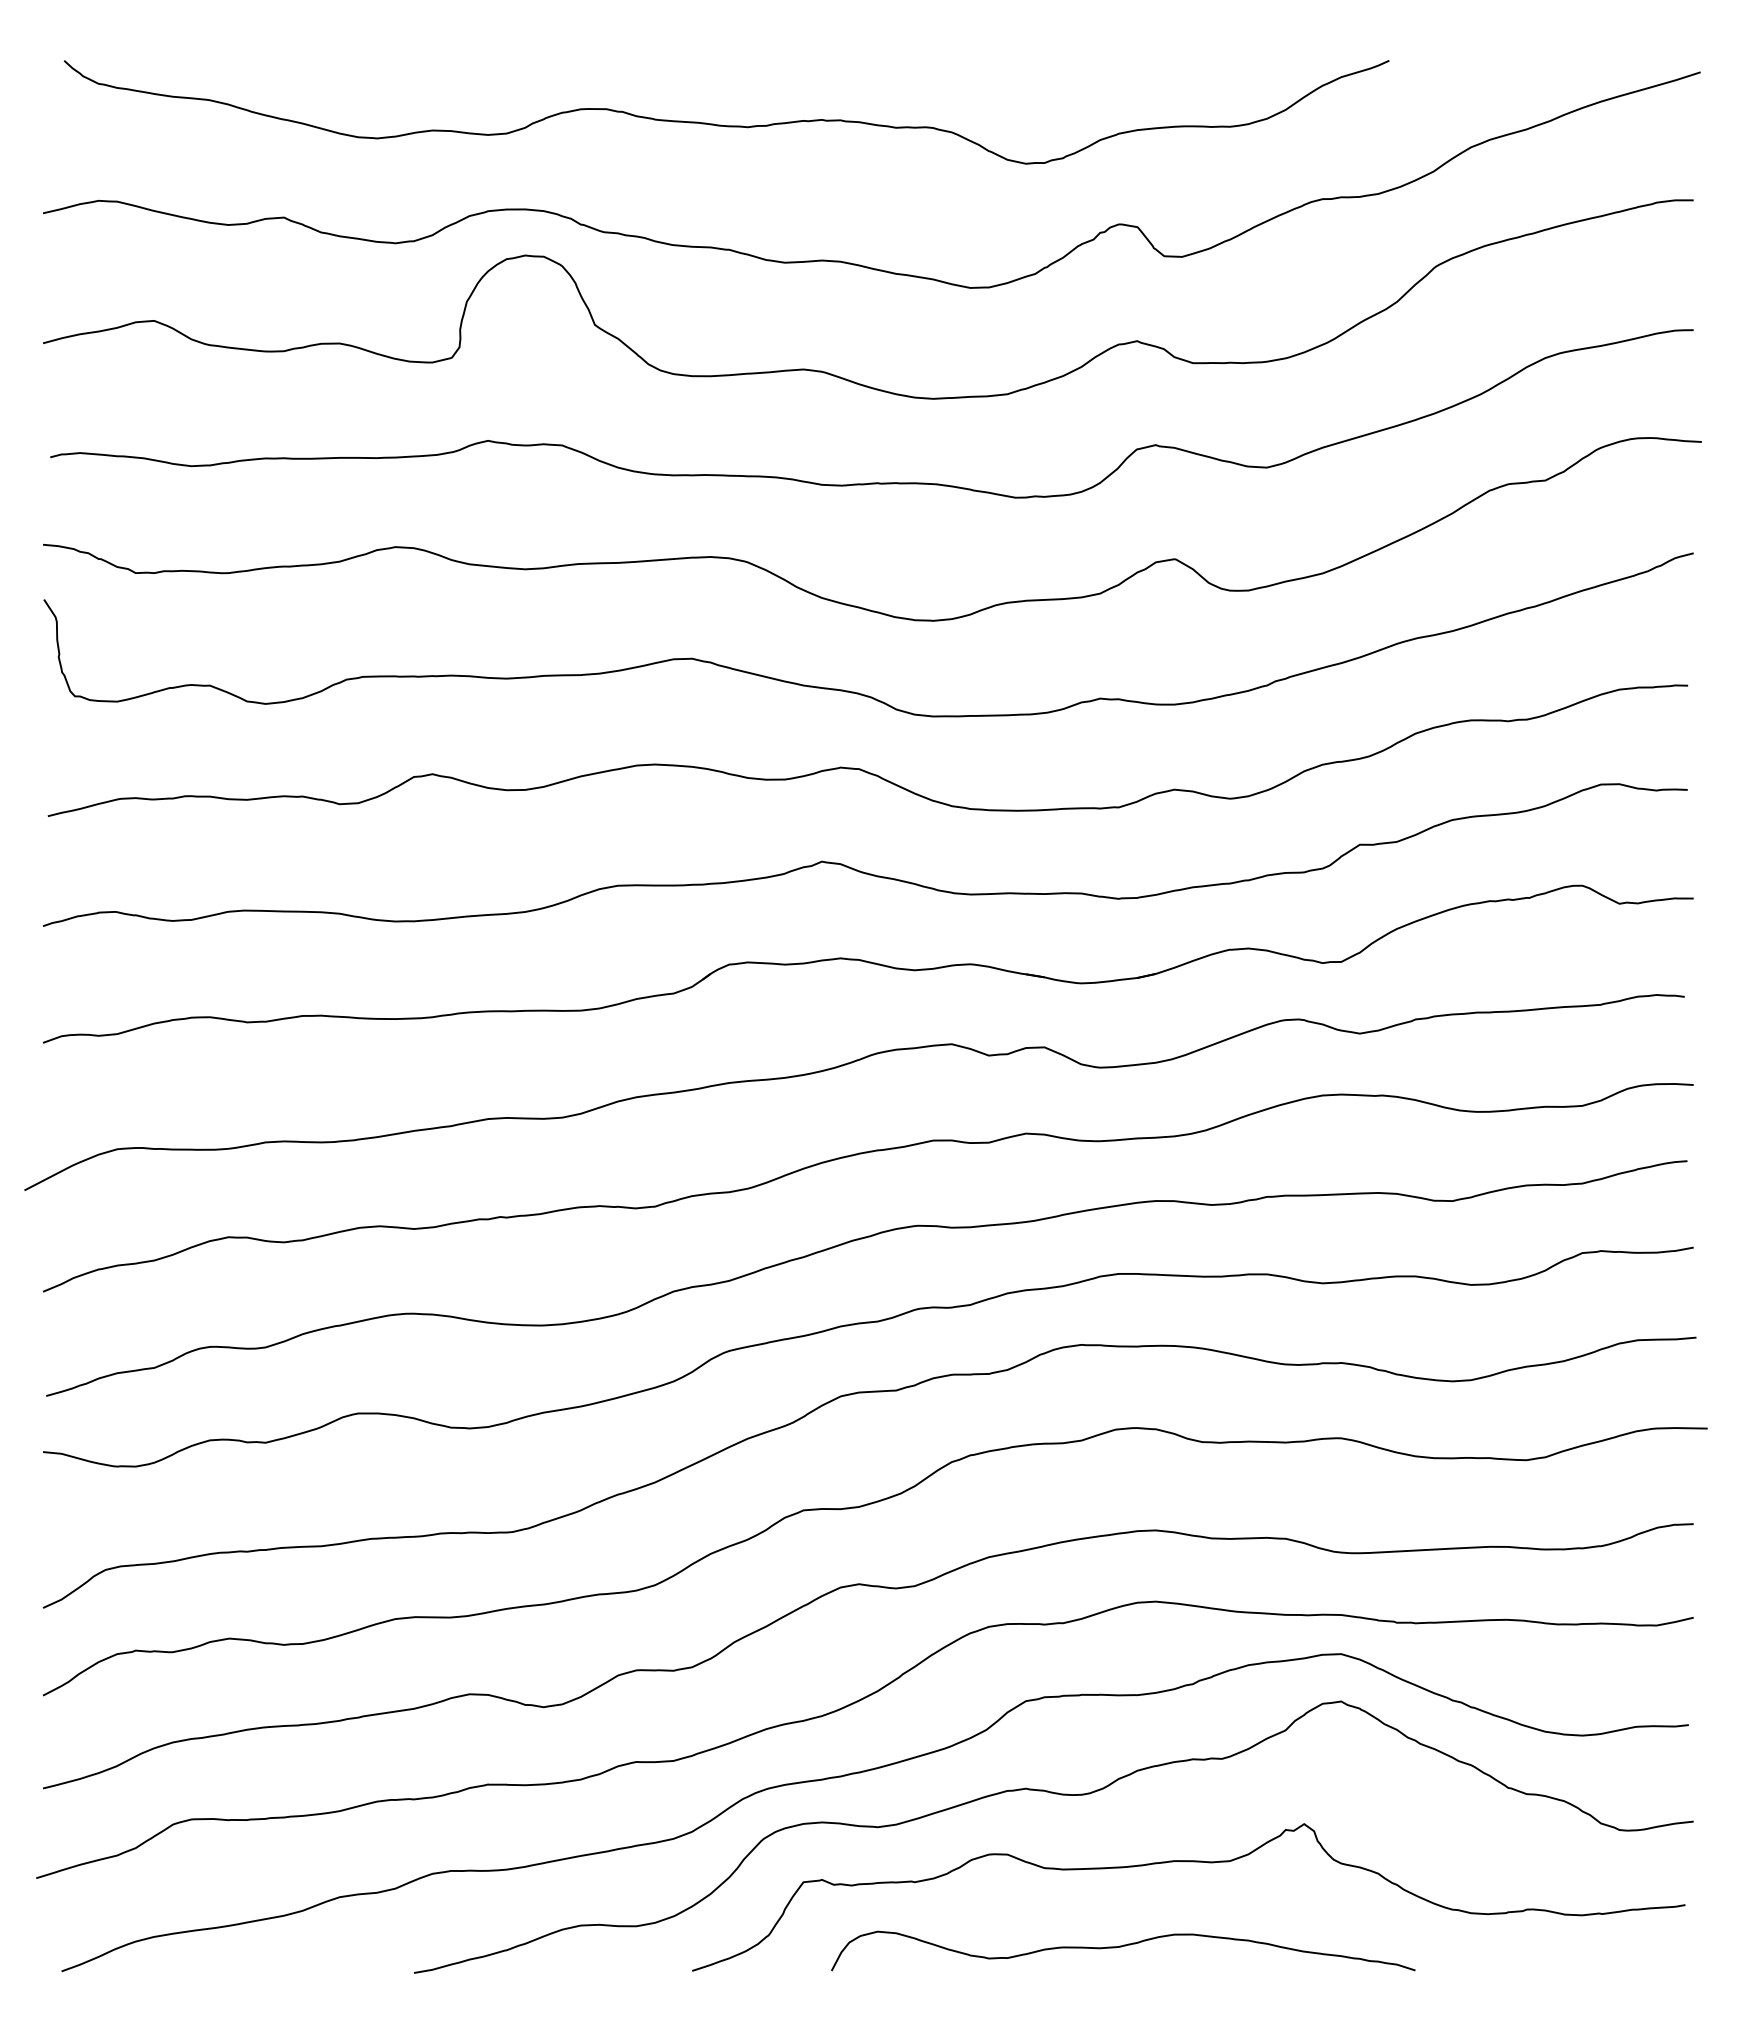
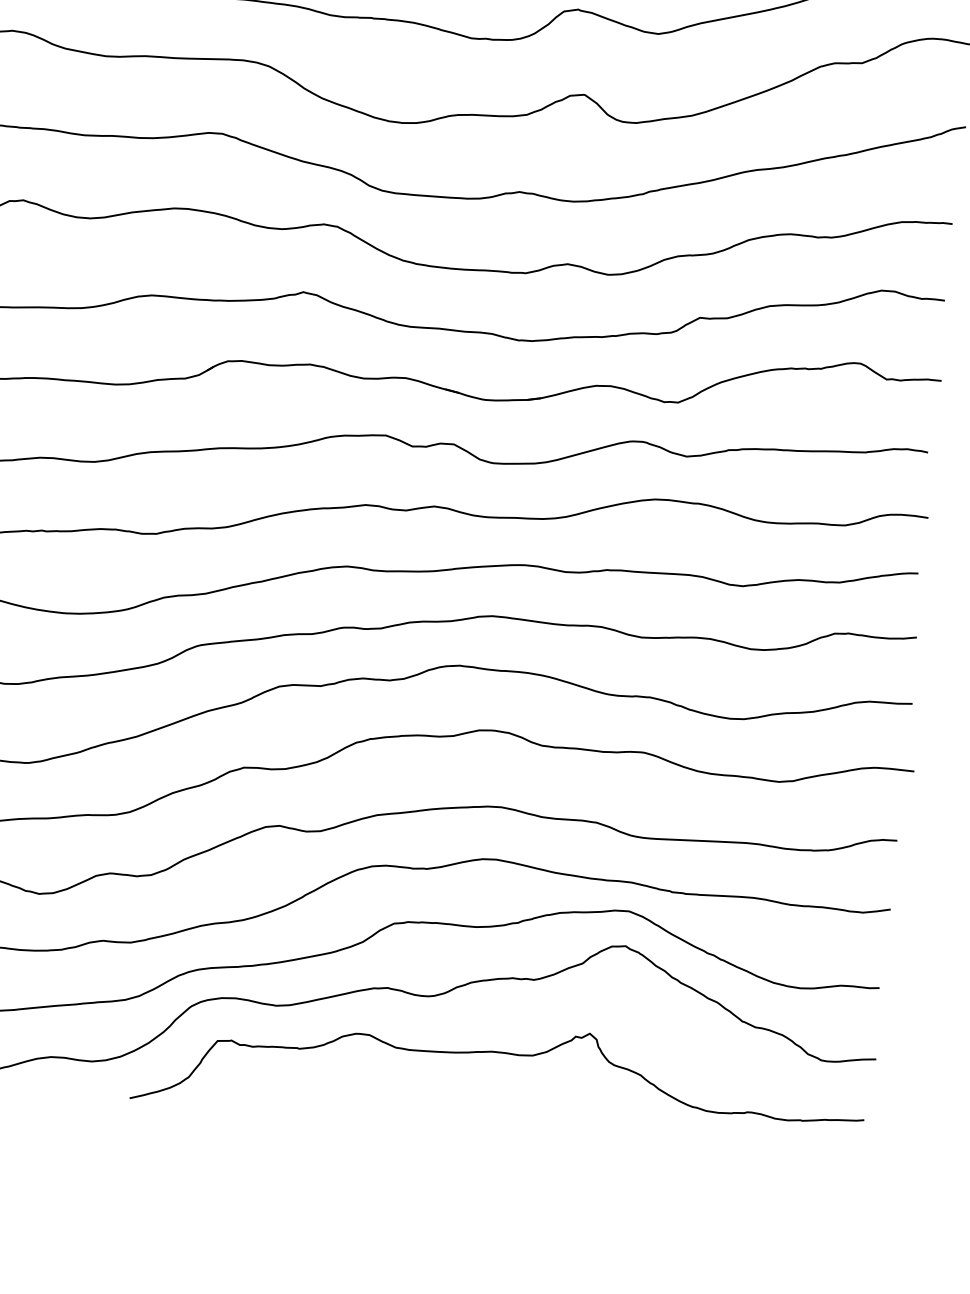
curve: (1121, 1947) -> (446, 1111), removed

